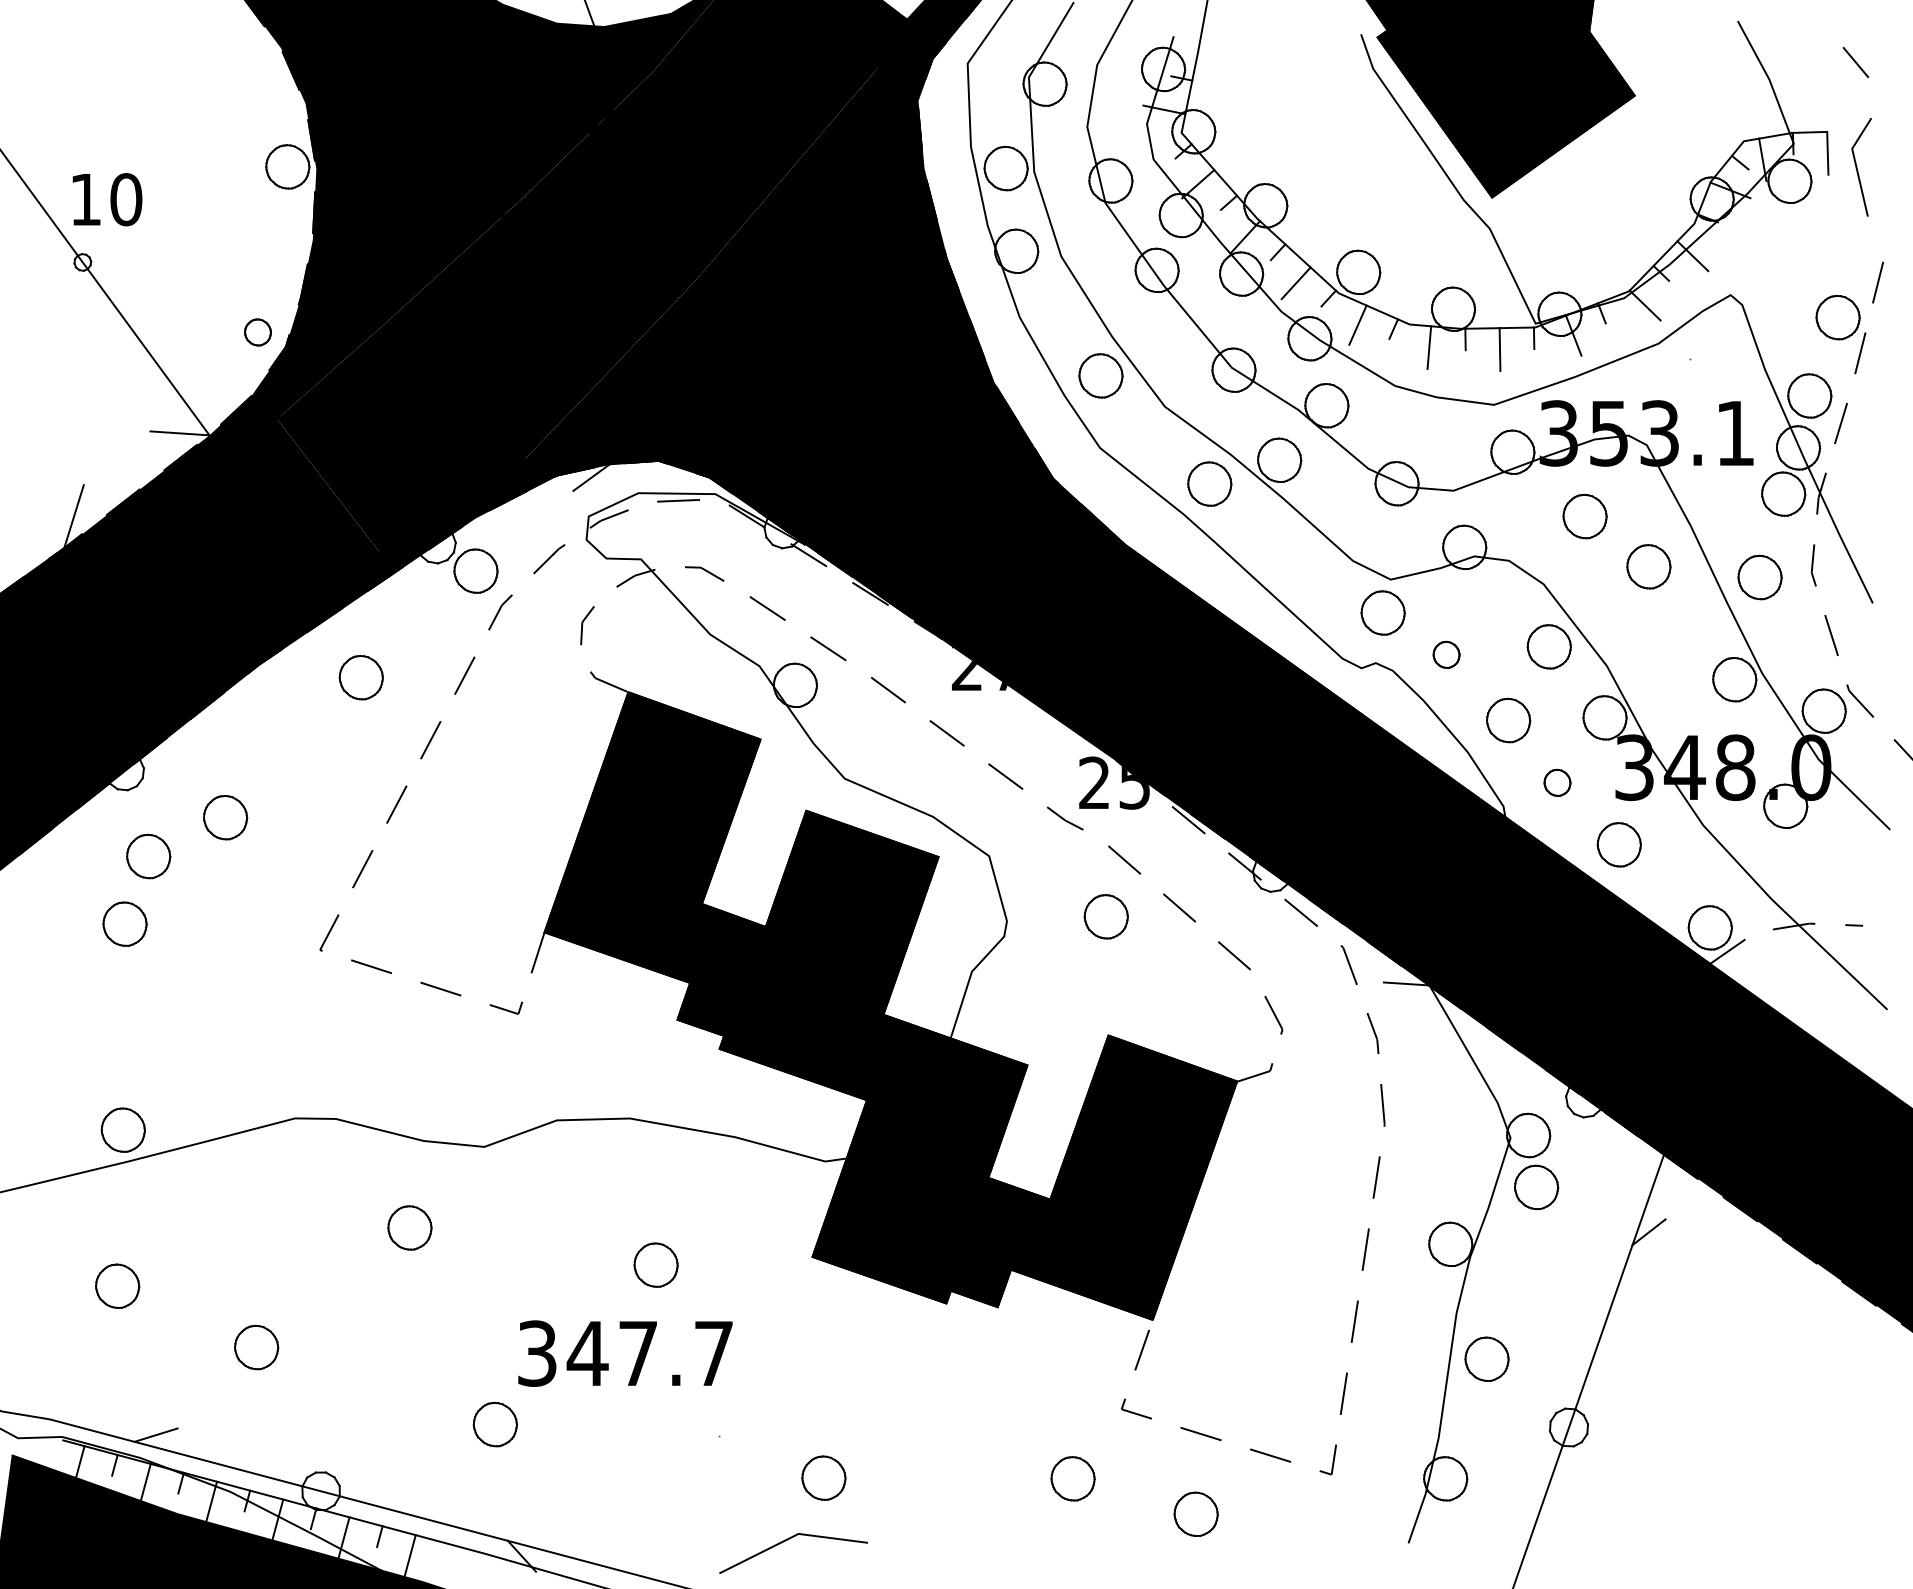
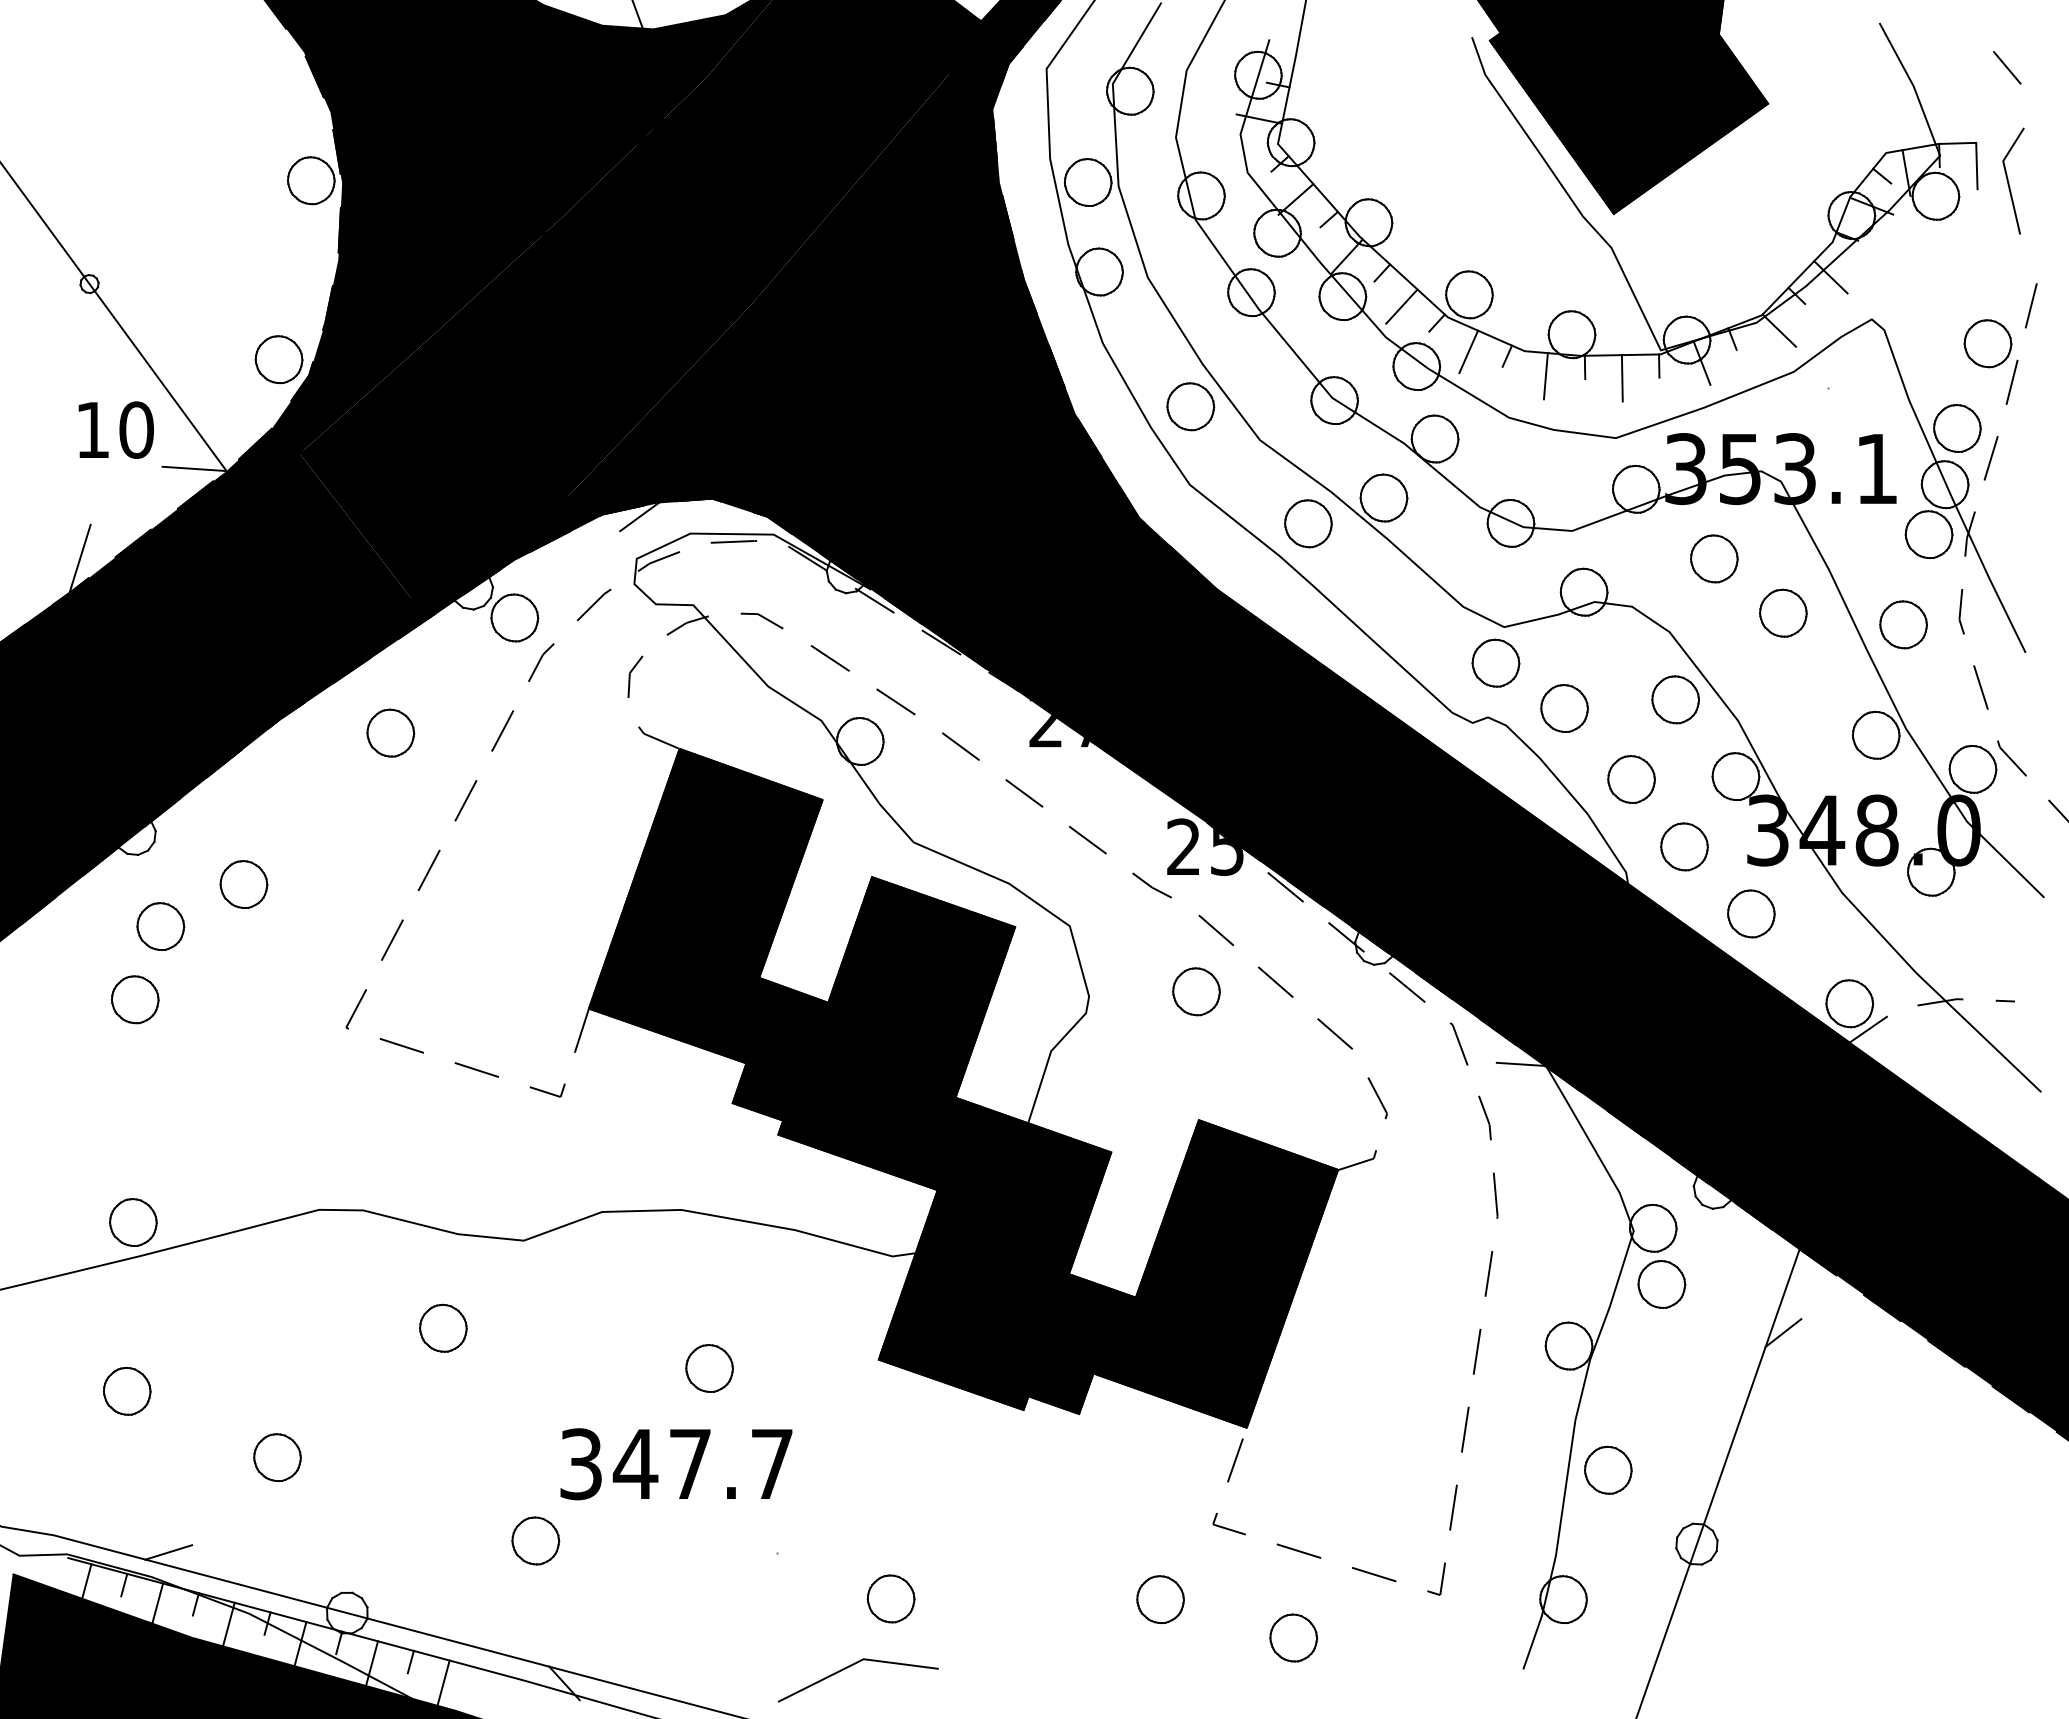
text: (106, 199) -> (115, 429), moved
part: (257, 332) -> (278, 359), size x1.67
part: (1446, 654) -> (1564, 708), size x1.67
part: (1557, 782) -> (1684, 846), size x1.67

